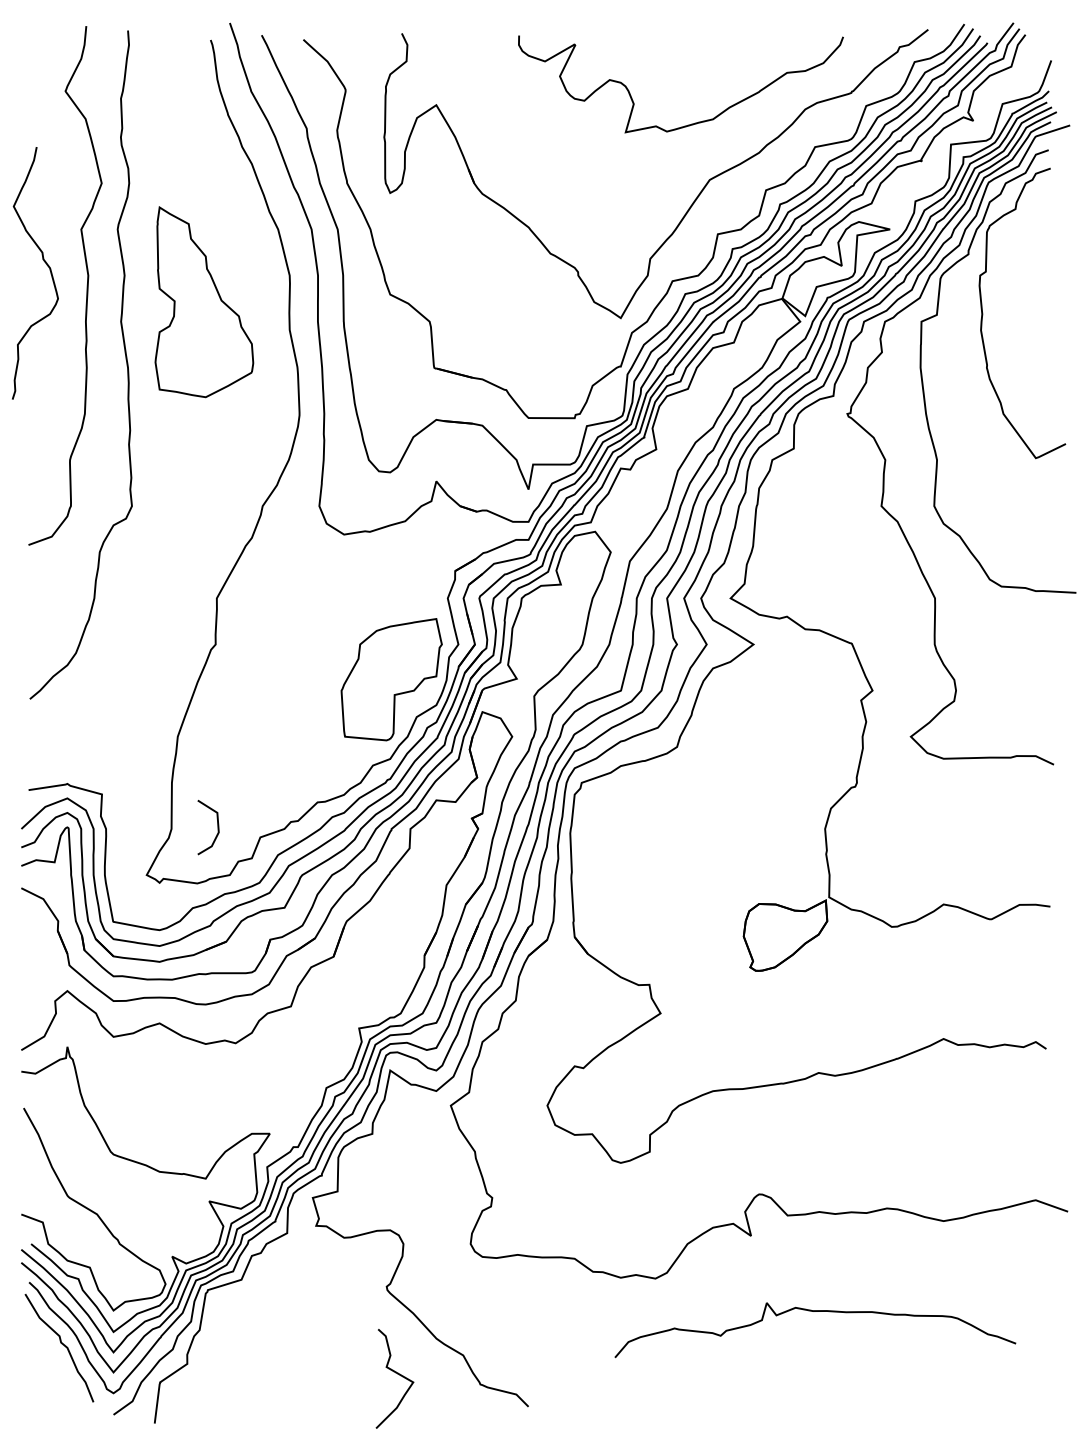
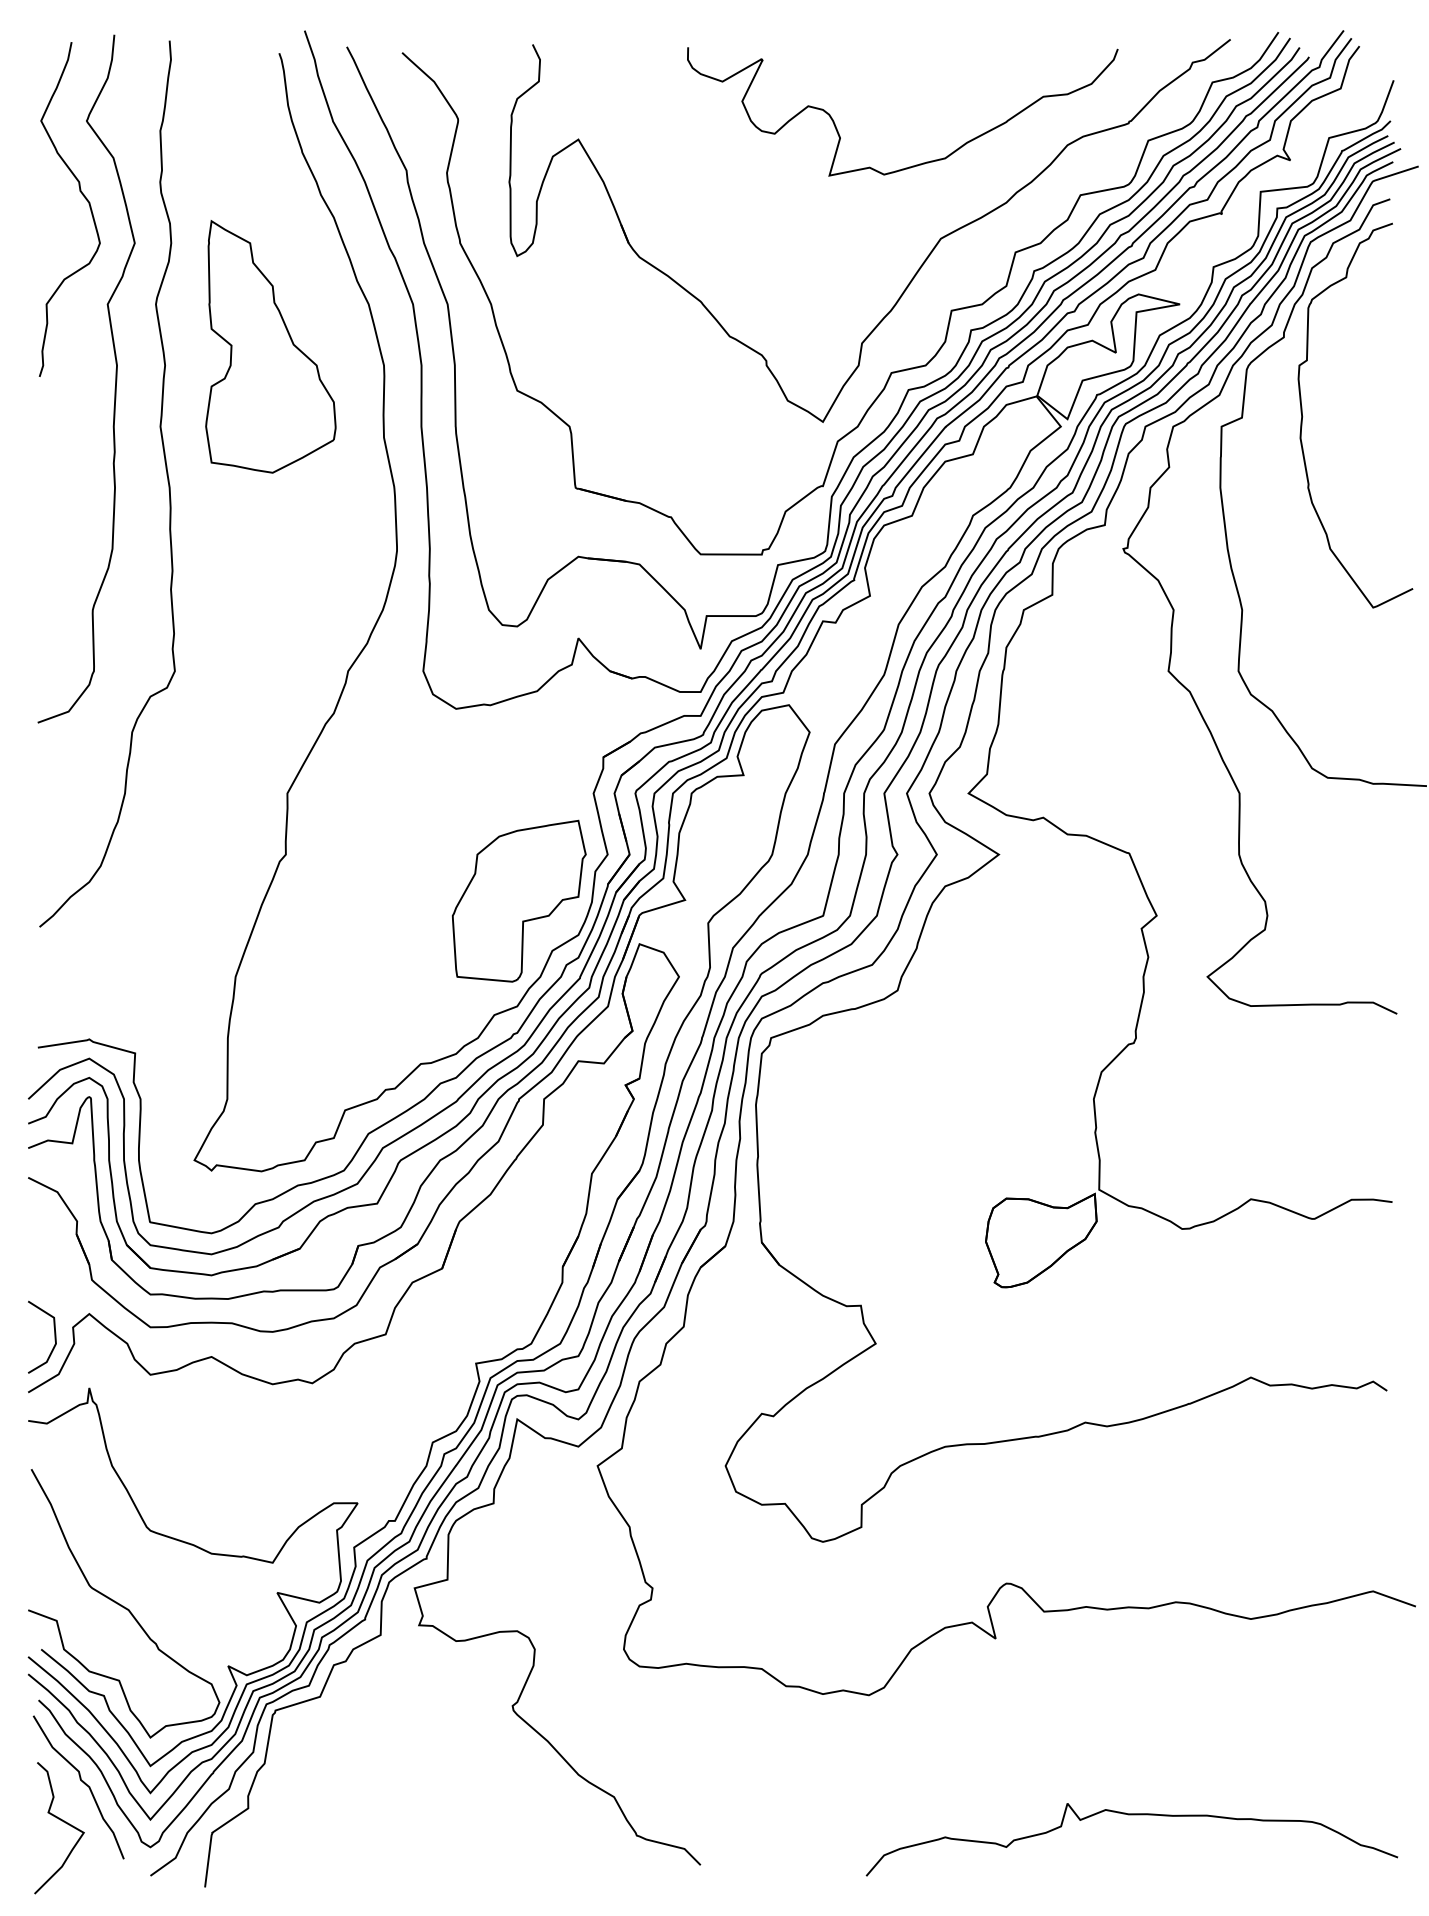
curve: (47, 265) -> (85, 199), moved
part: (204, 301) -> (270, 346), moved
line: (217, 826) -> (54, 1336), moved
curve: (815, 1311) -> (1131, 1815), moved
curve: (397, 1374) -> (63, 1822), moved

